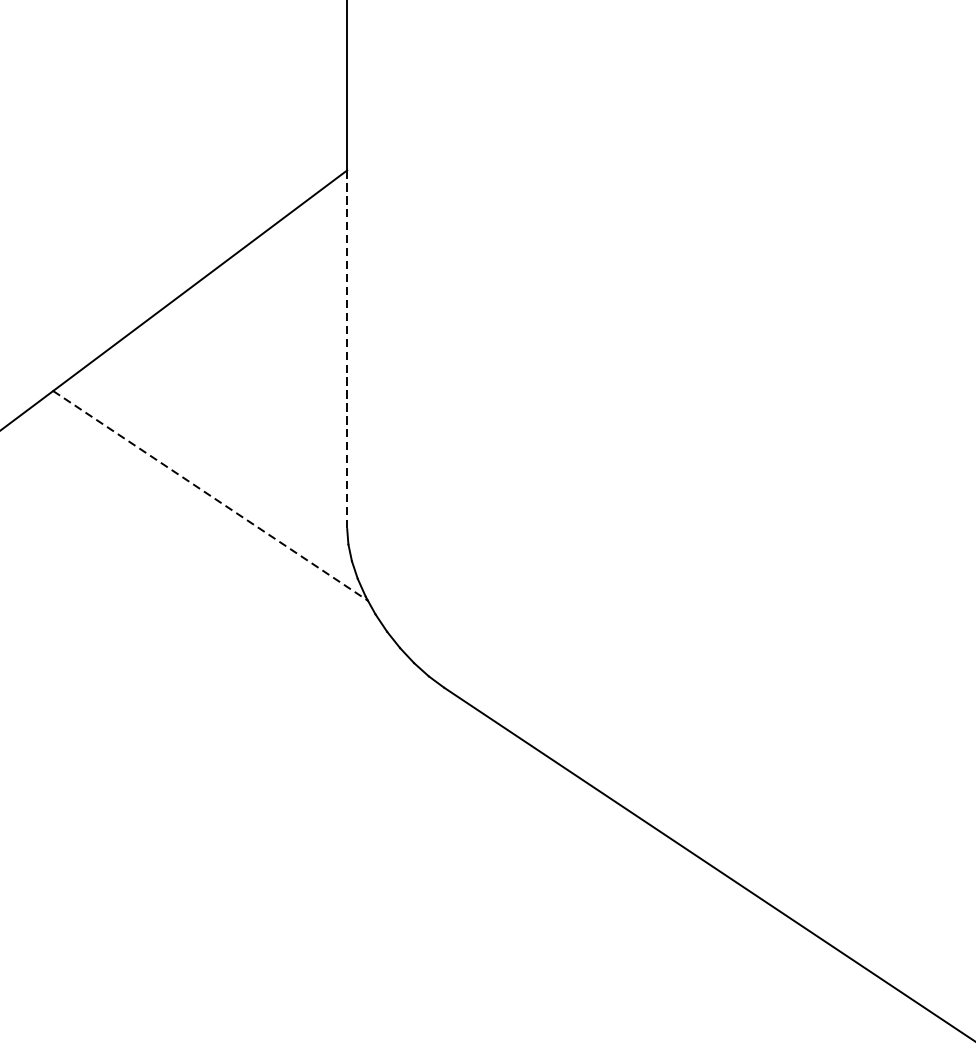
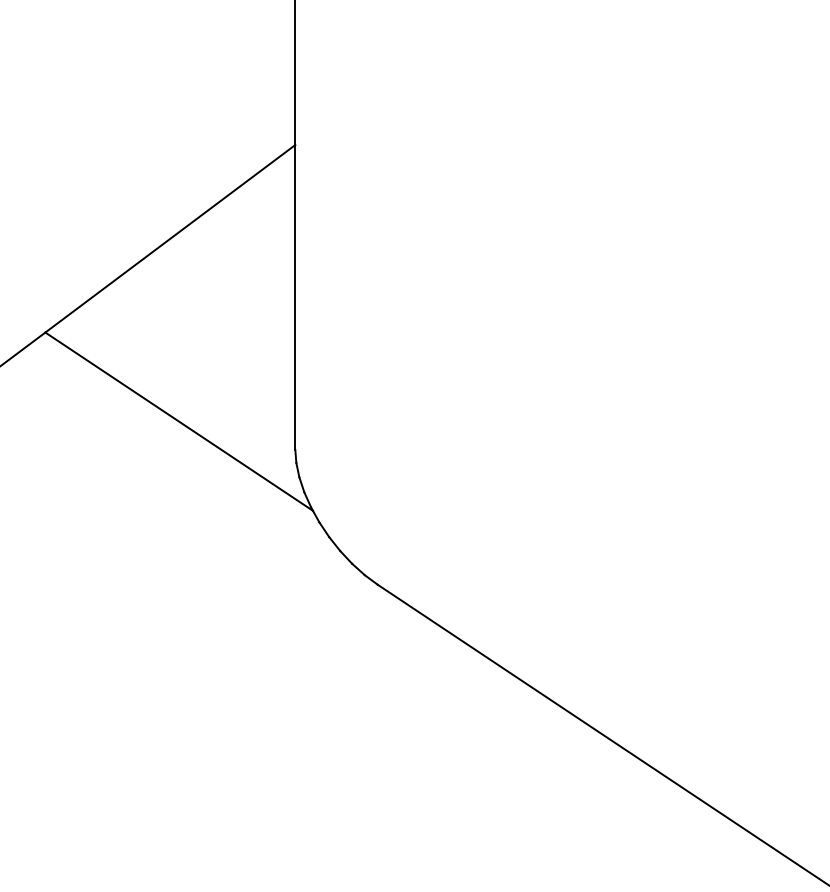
line: (347, 349) -> (295, 297), dashed -> solid
line: (210, 495) -> (179, 421), dashed -> solid

